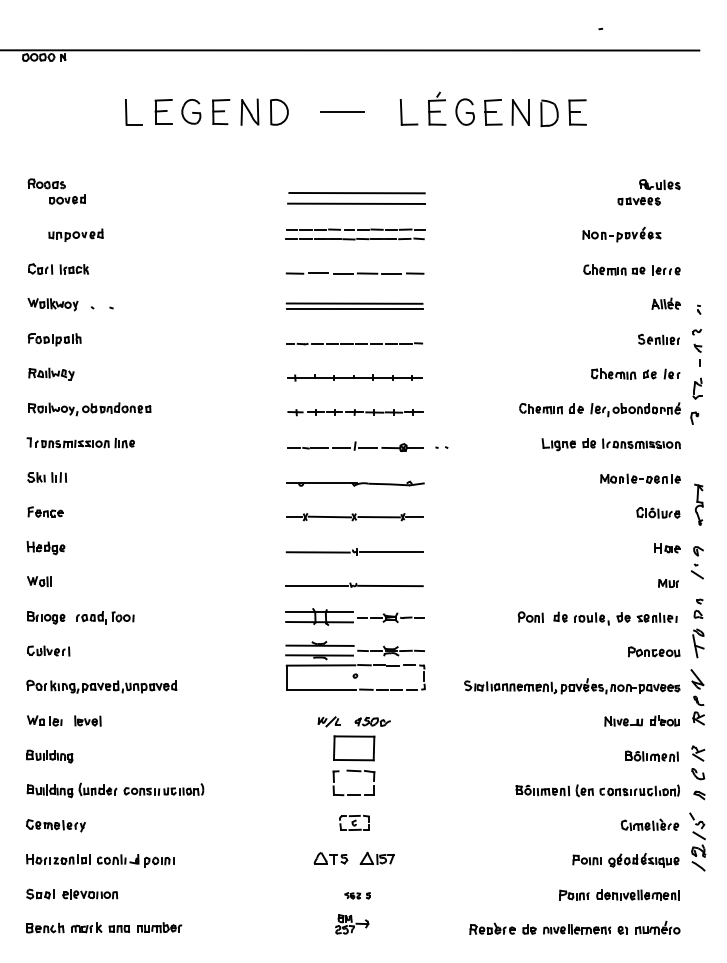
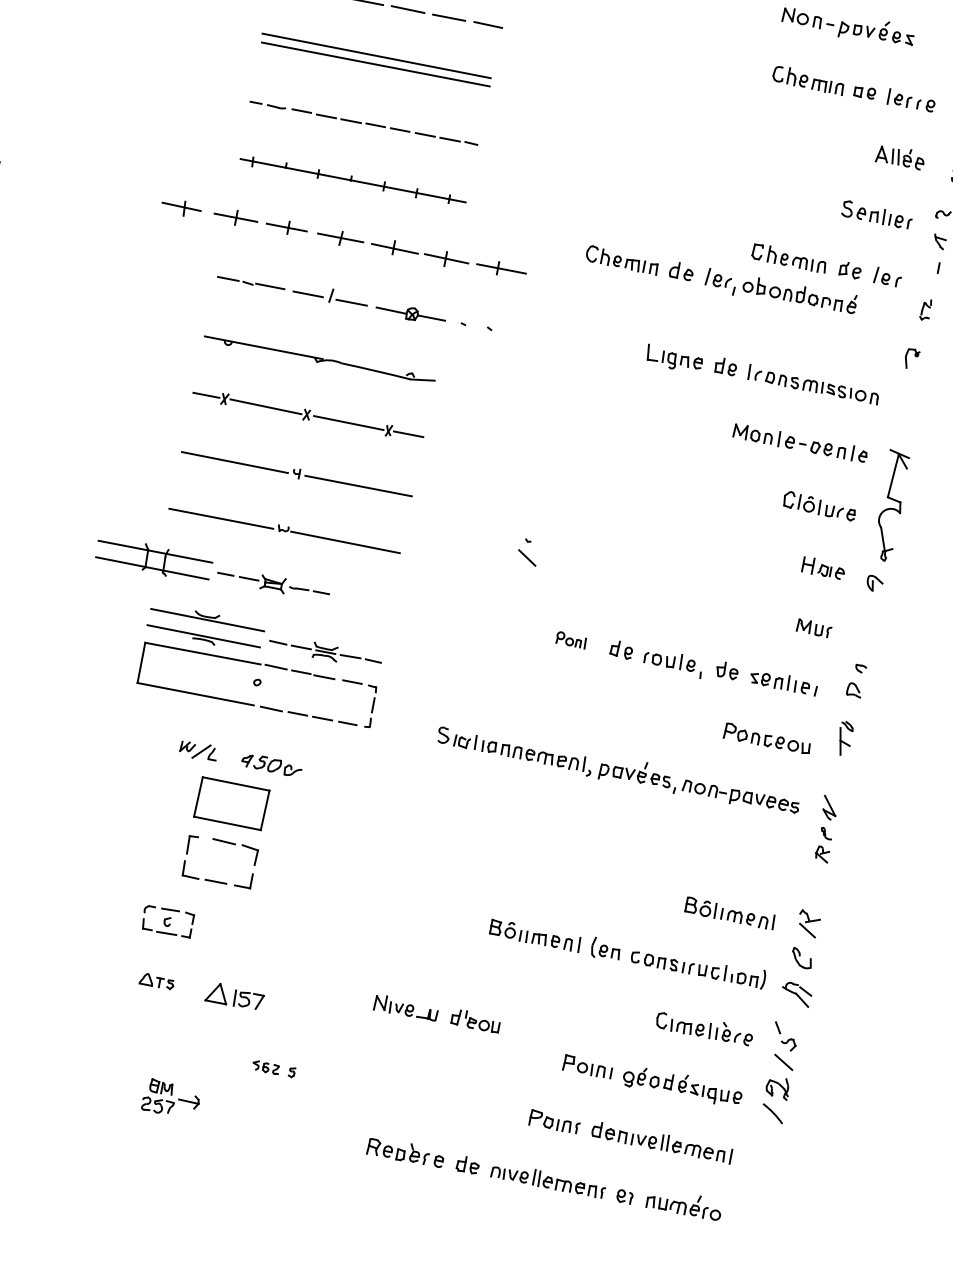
part: (697, 388) -> (925, 309), size x0.6
part: (599, 409) -> (720, 280), moved
part: (355, 412) -> (342, 239), size x1.6
part: (441, 447) -> (476, 325), size x1.6
part: (698, 504) -> (889, 505), size x1.6
part: (696, 571) -> (526, 552), moved
part: (354, 616) -> (212, 570), moved
part: (530, 616) -> (571, 639), size x0.7
part: (698, 643) -> (844, 738), size x0.7
part: (697, 697) -> (825, 829), size x0.7
part: (641, 720) -> (436, 1012), moved
part: (699, 795) -> (797, 994), size x1.6
part: (354, 822) -> (168, 920), moved
part: (330, 858) -> (156, 981), size x0.6
part: (357, 895) -> (273, 1068), moved

